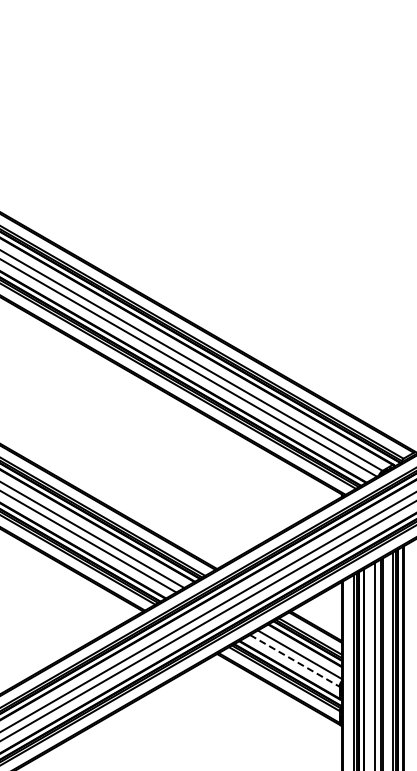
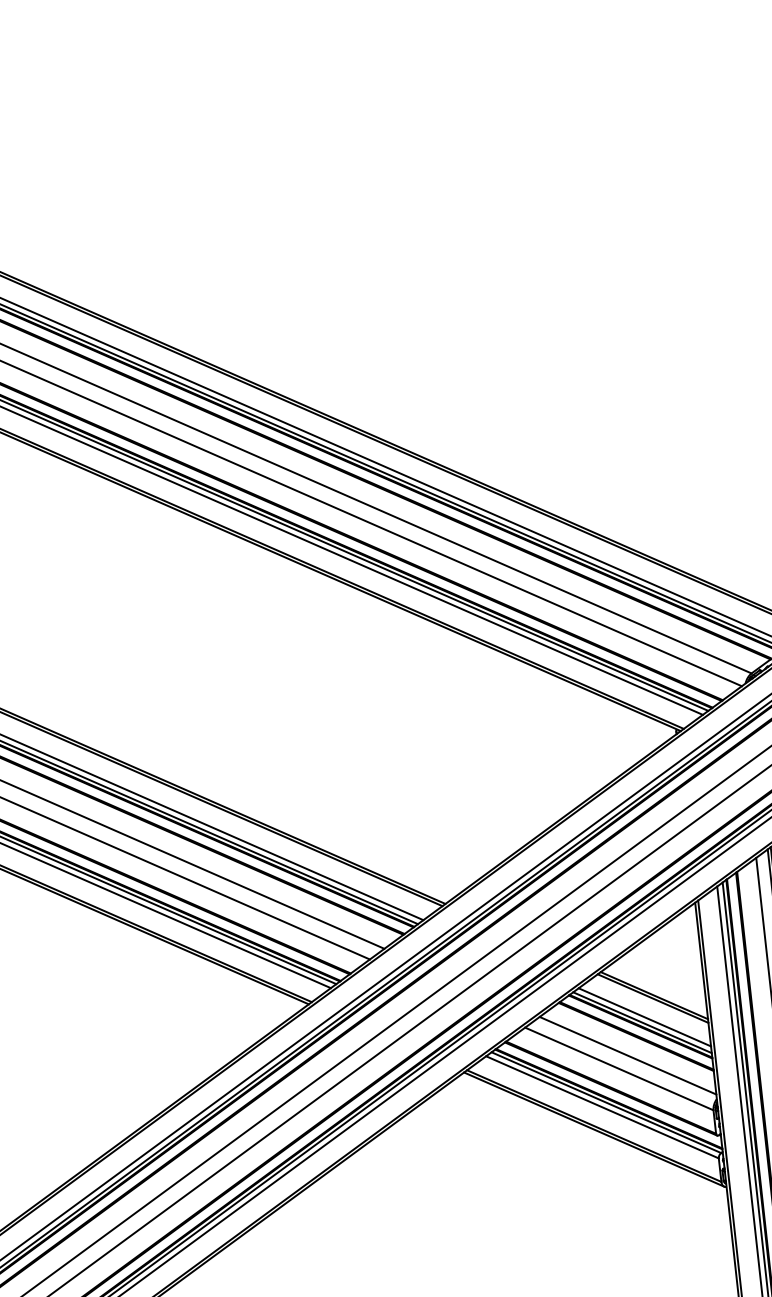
line: (294, 660) -> (618, 1068), dashed -> solid

